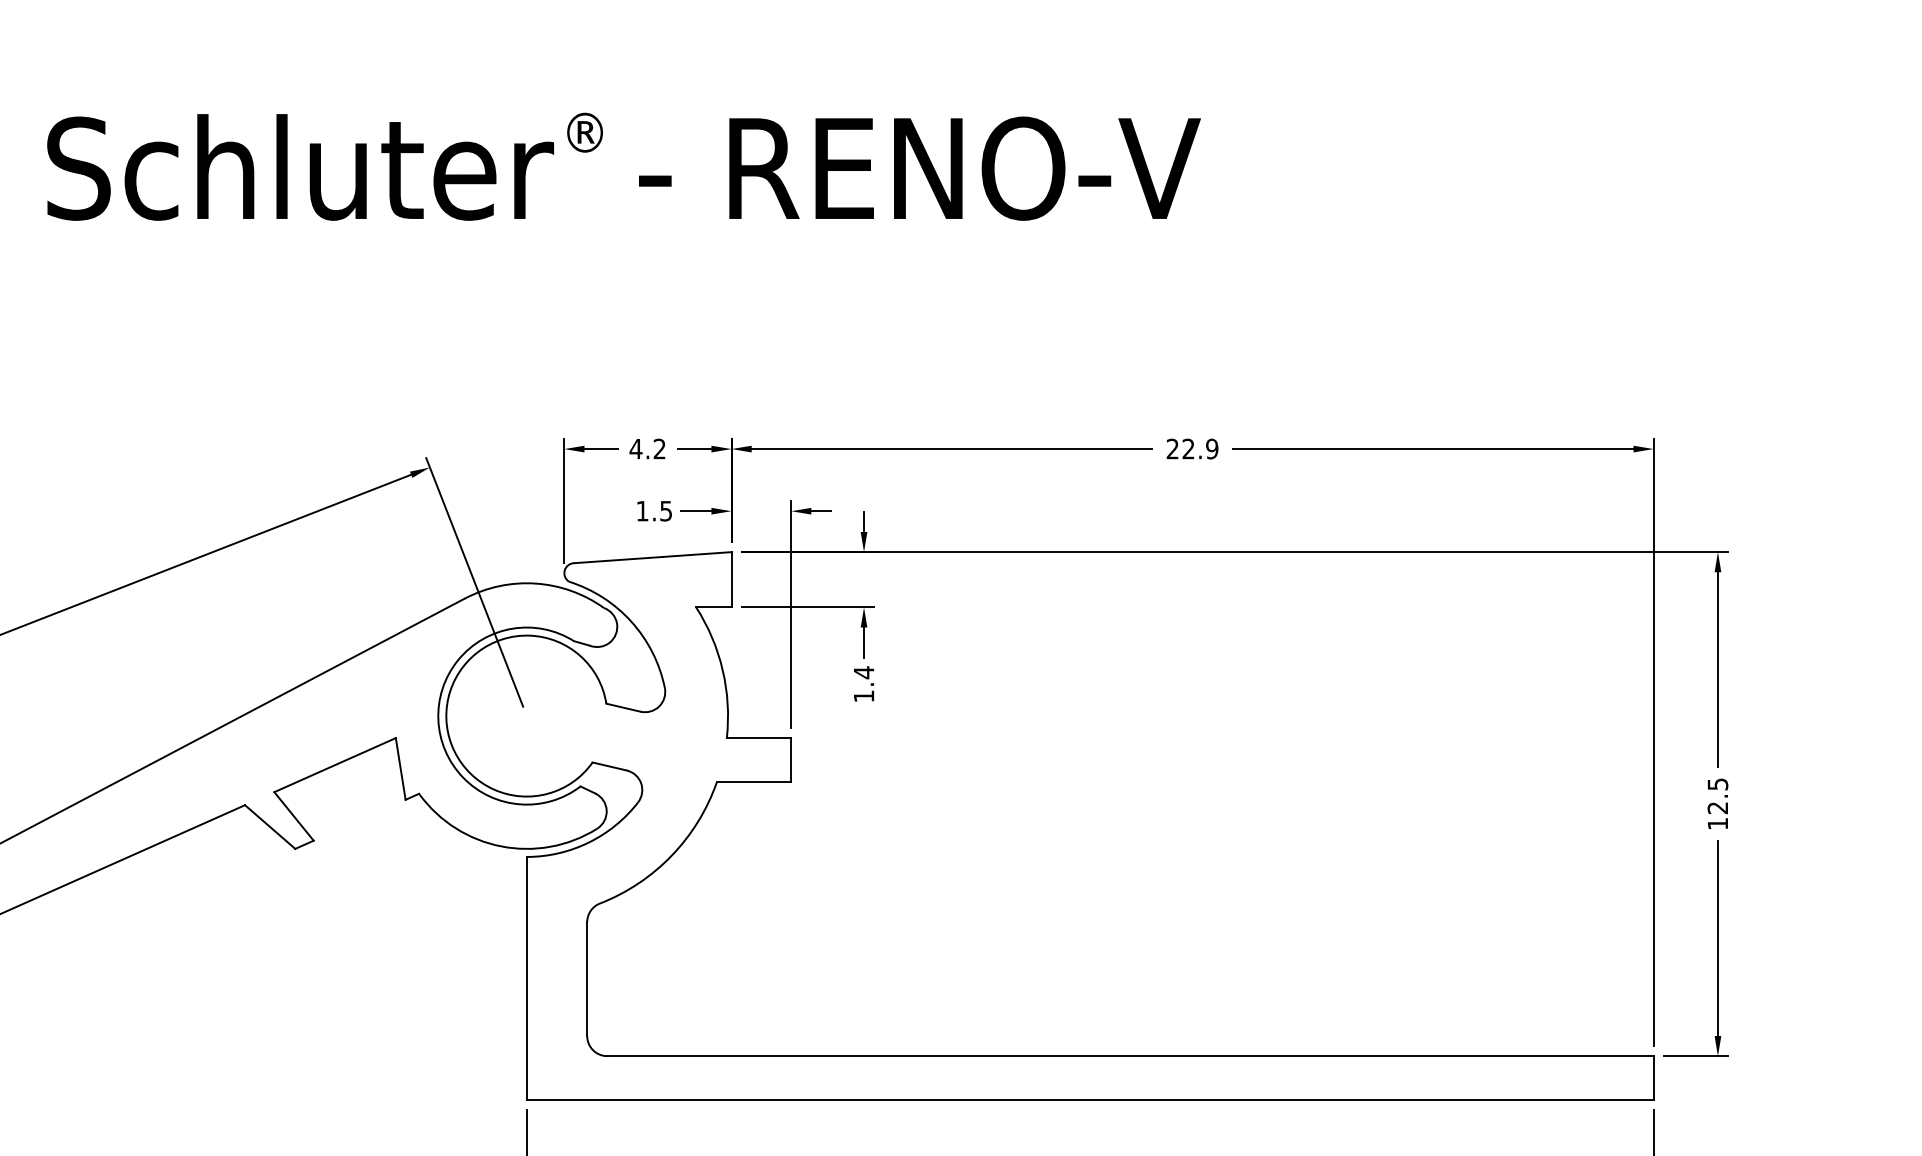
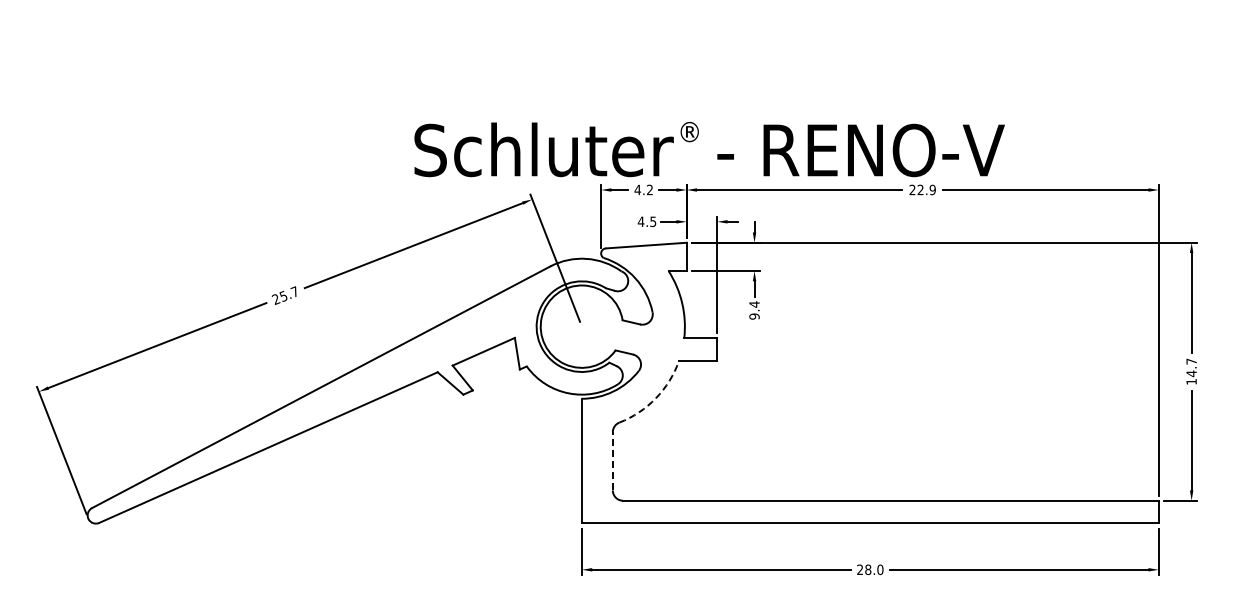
text: (623, 166) -> (709, 149), moved
text: (641, 510) -> (640, 221), 1.5 -> 4.5
text: (863, 696) -> (754, 316), 1.4 -> 9.4
text: (1717, 795) -> (1191, 367), 12.5 -> 14.7
arc: (672, 856) -> (656, 398), solid -> dashed
line: (586, 977) -> (612, 460), solid -> dashed

